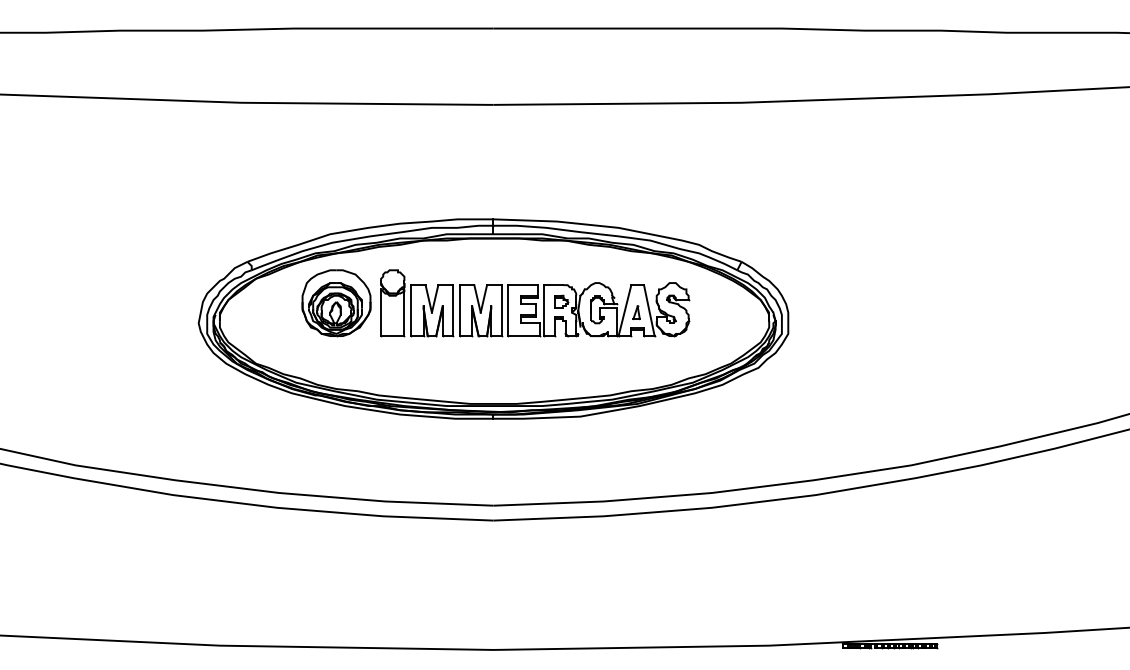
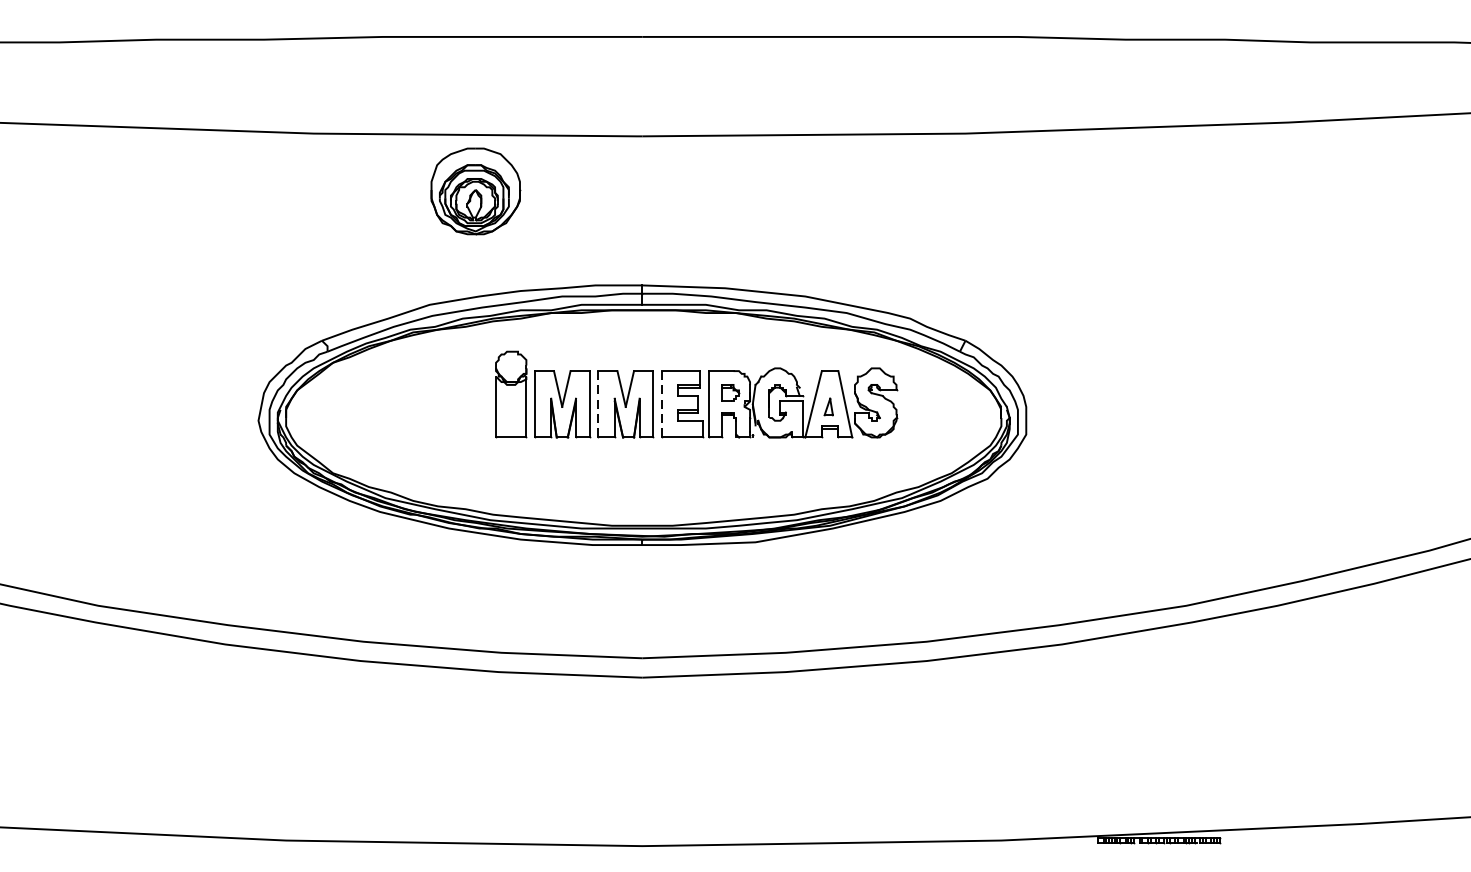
part: (336, 303) -> (475, 191), moved
line: (459, 310) -> (598, 404), solid -> dashed
line: (508, 310) -> (661, 404), solid -> dashed

